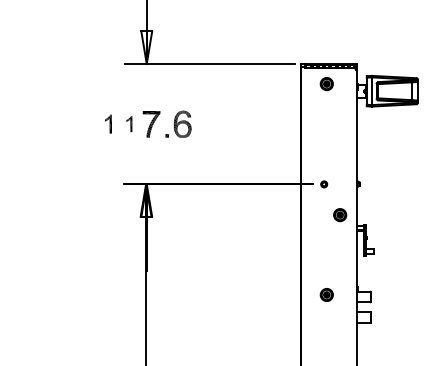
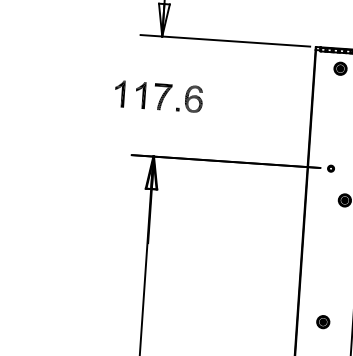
part: (108, 123) -> (120, 93), size x1.43
part: (129, 123) -> (140, 94), size x1.67
part: (326, 294) -> (322, 321), moved

